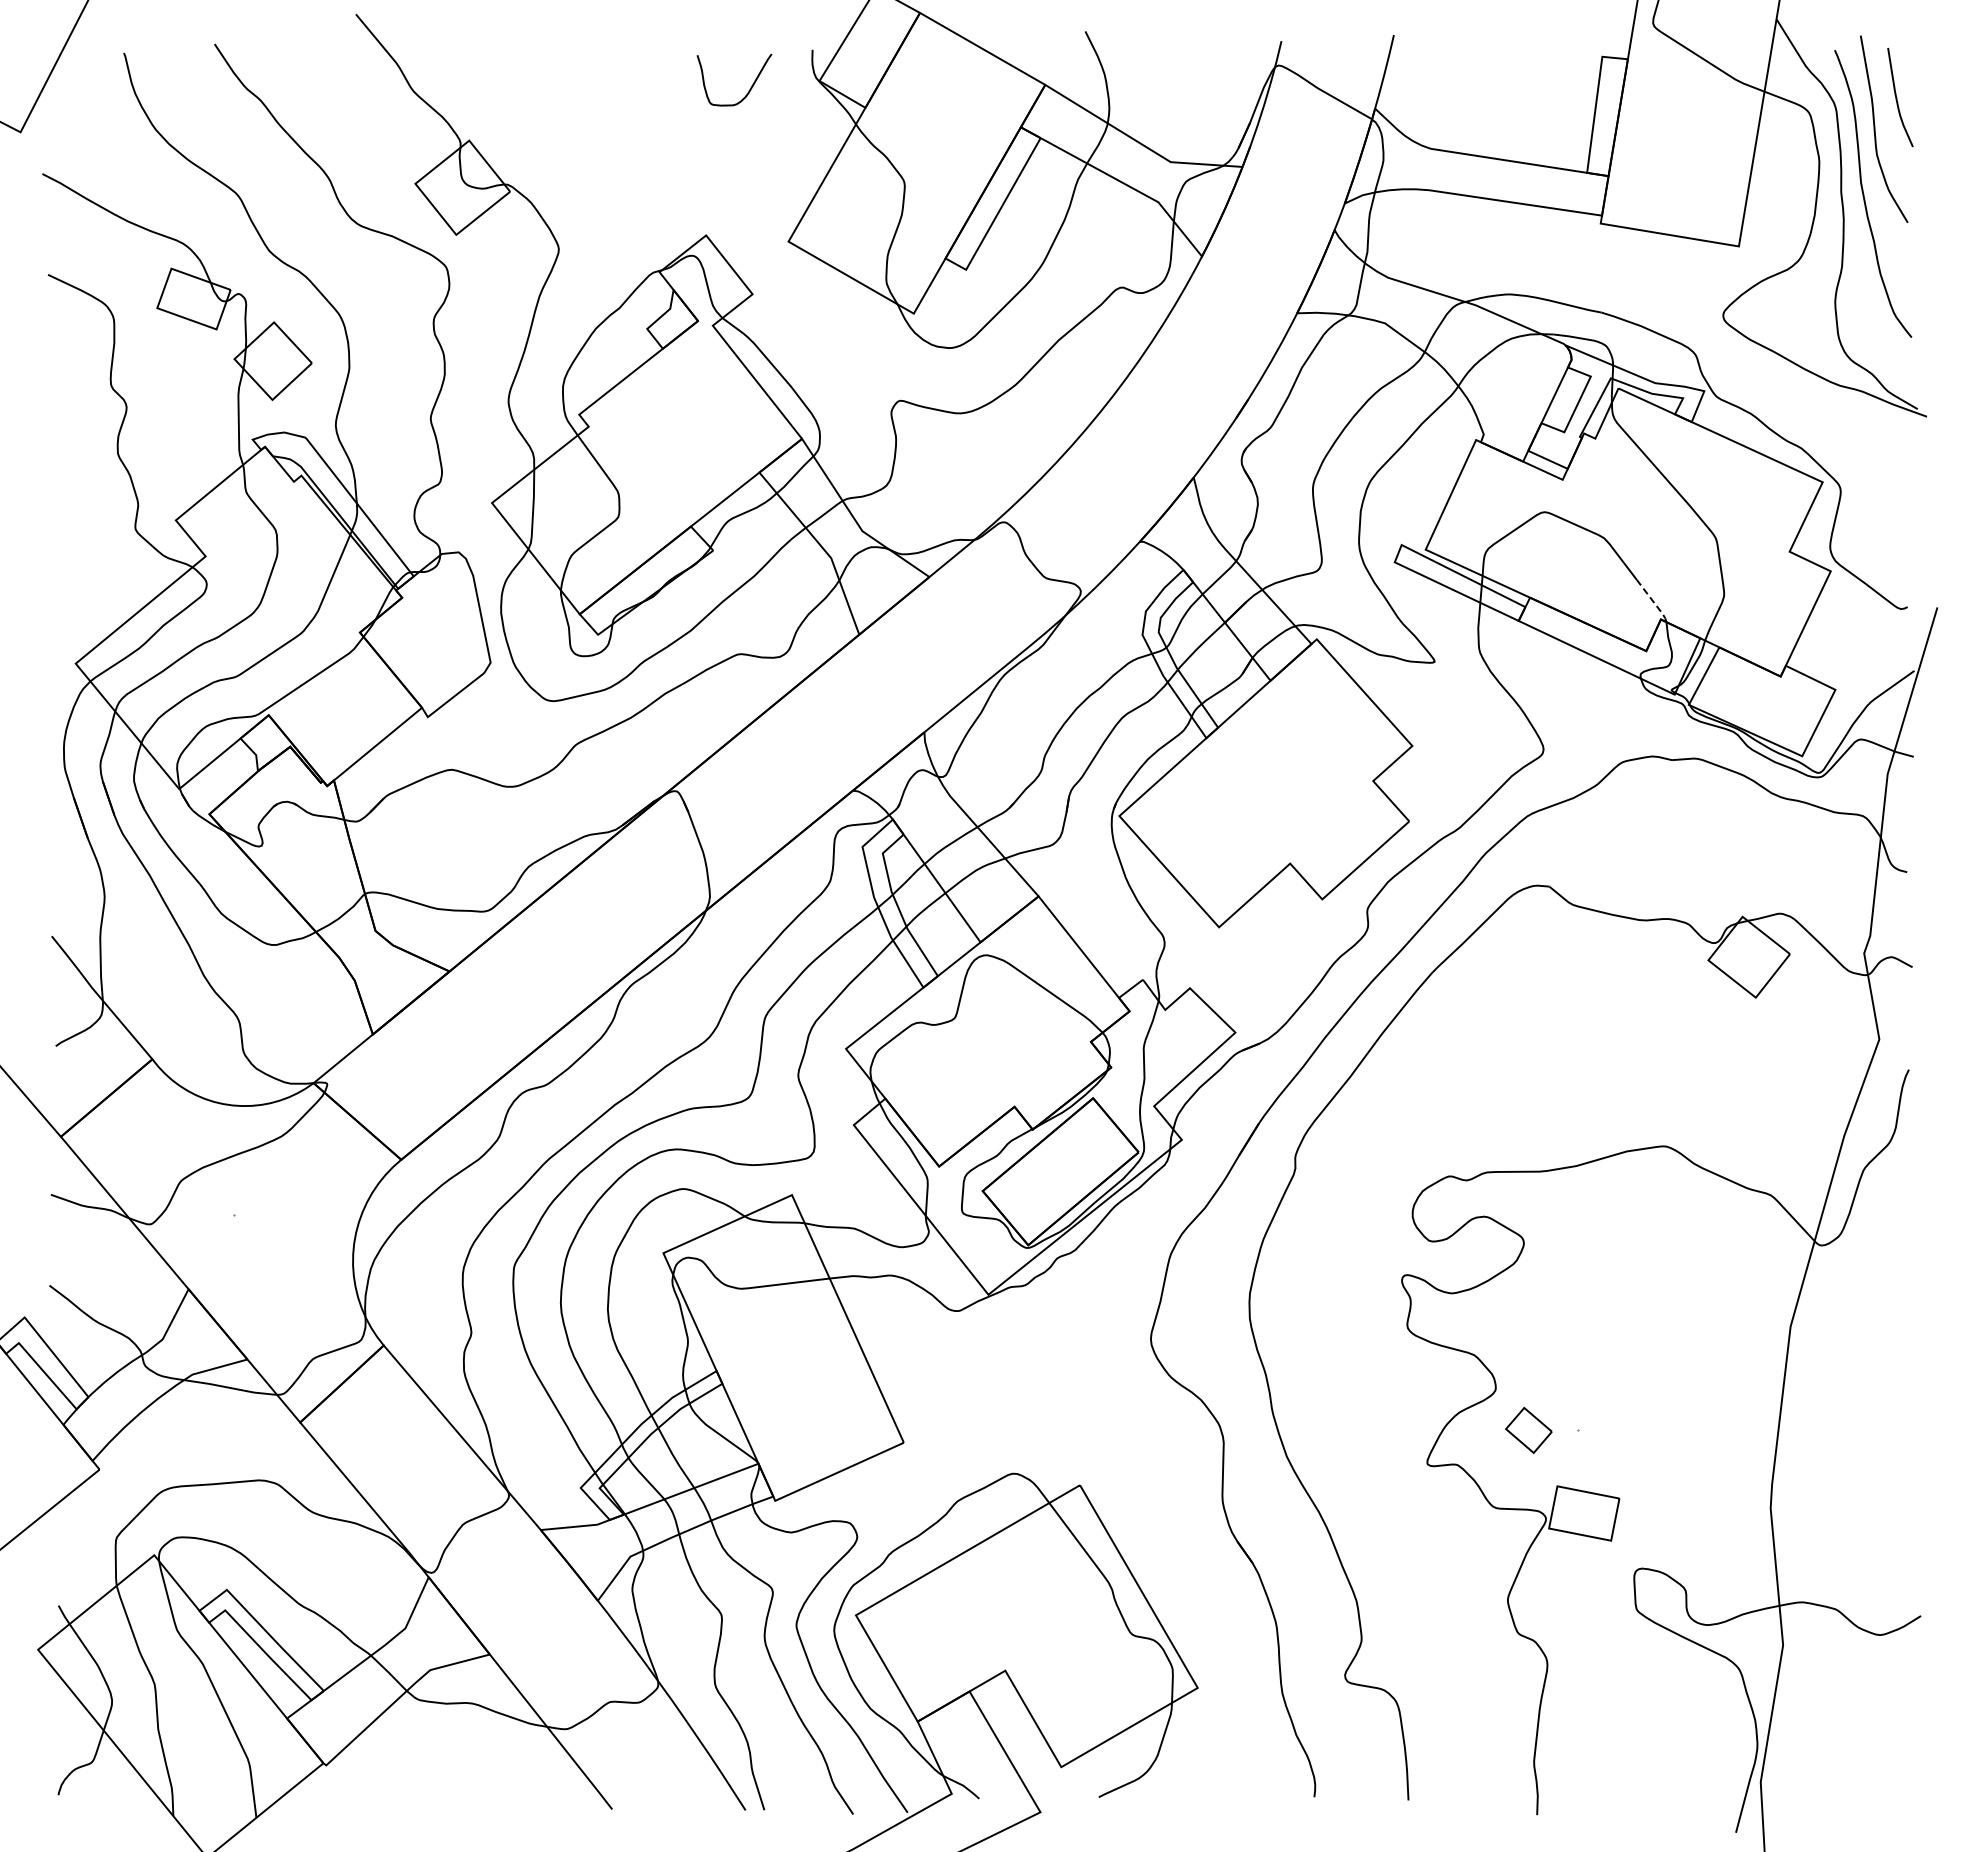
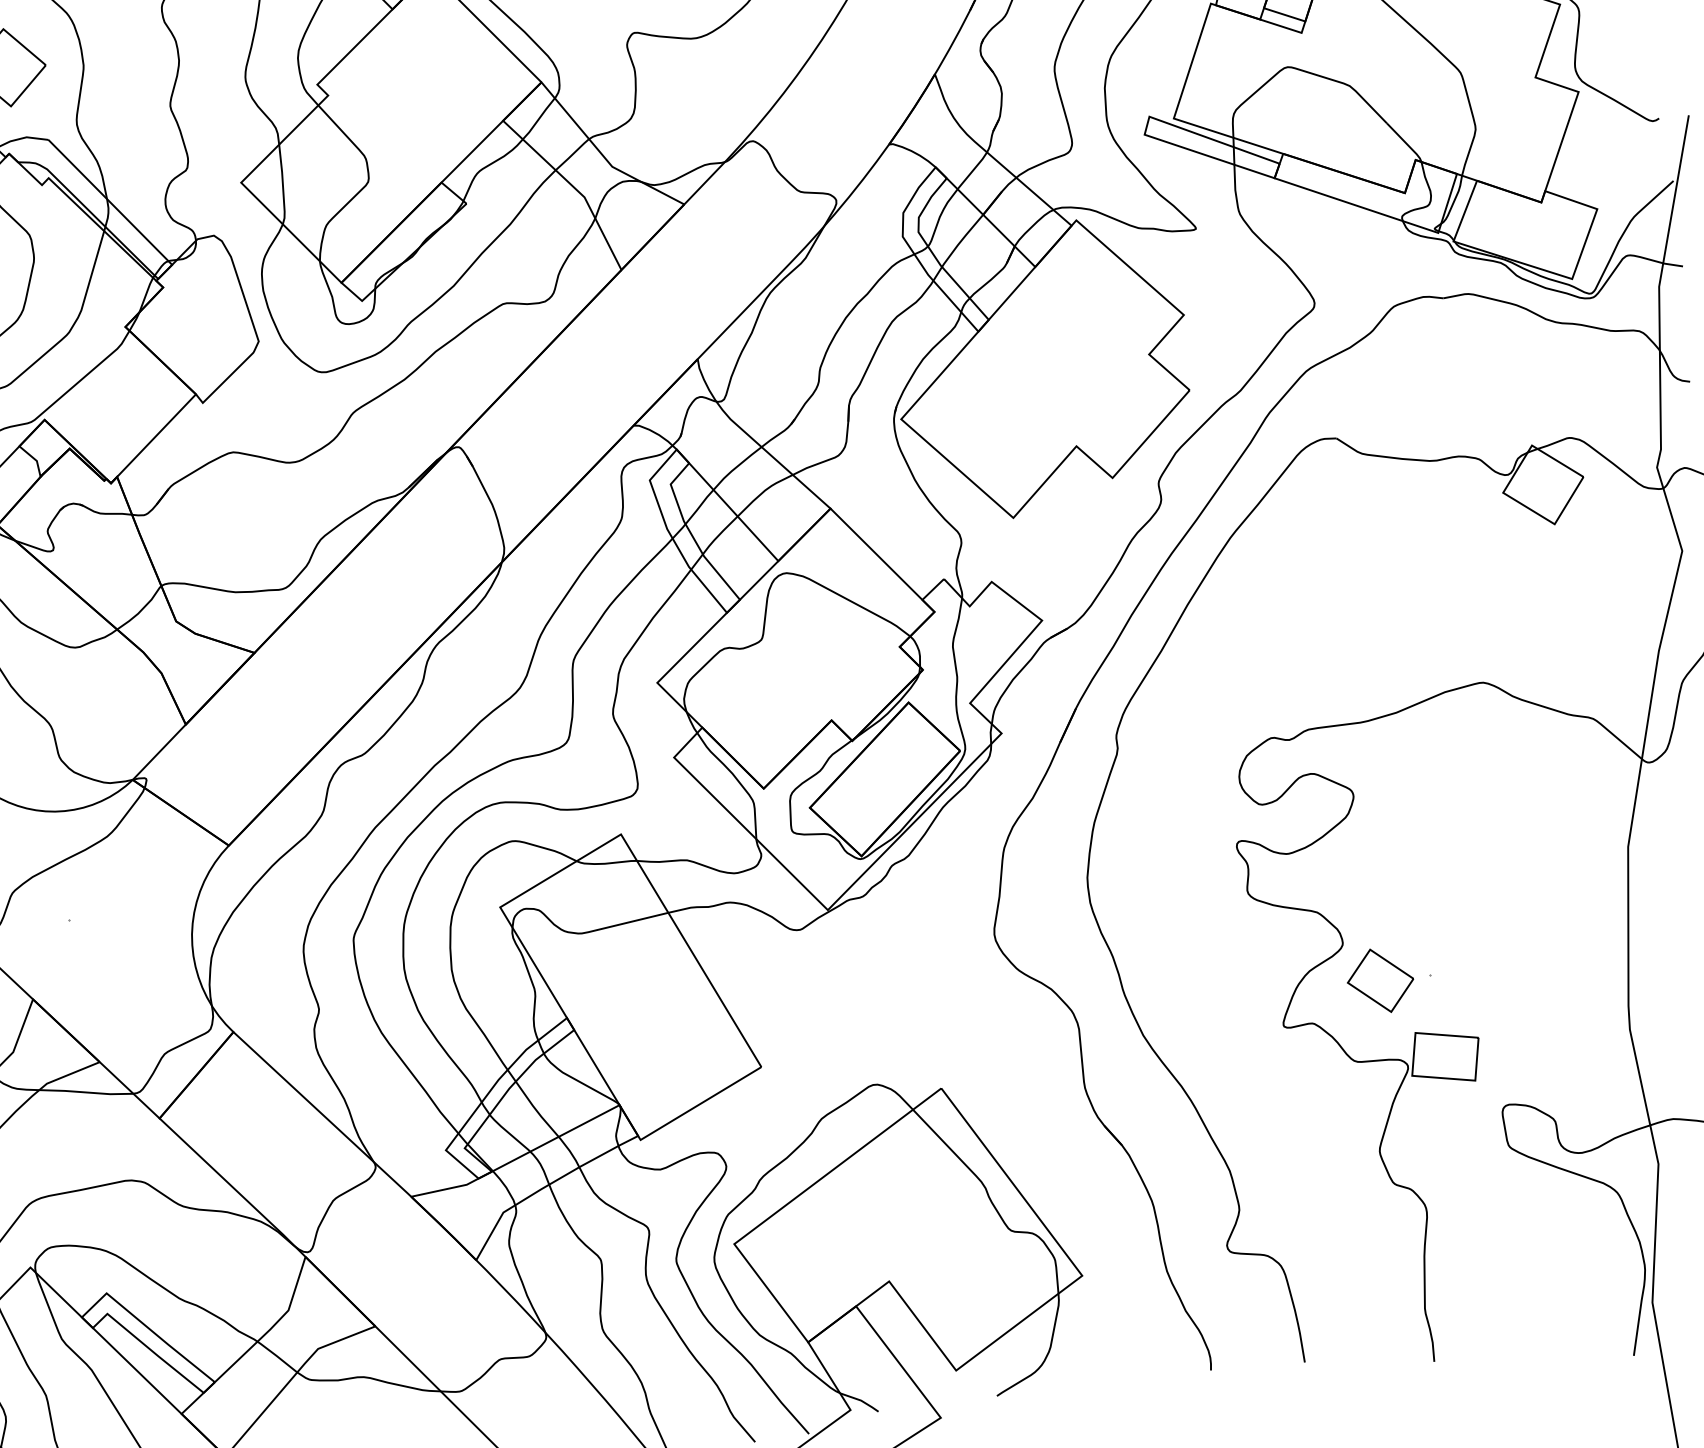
line: (1653, 602) -> (1406, 143), dashed -> solid
part: (1528, 1430) -> (1380, 980), size x1.43

